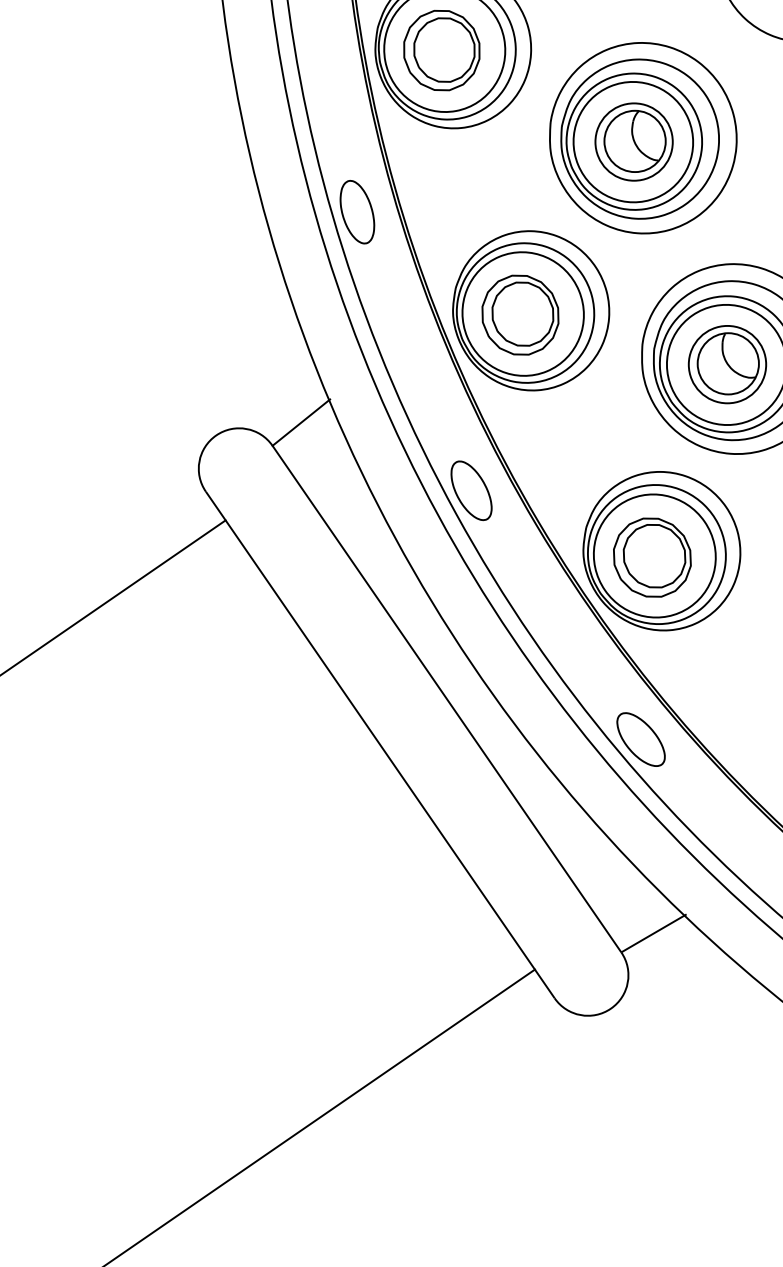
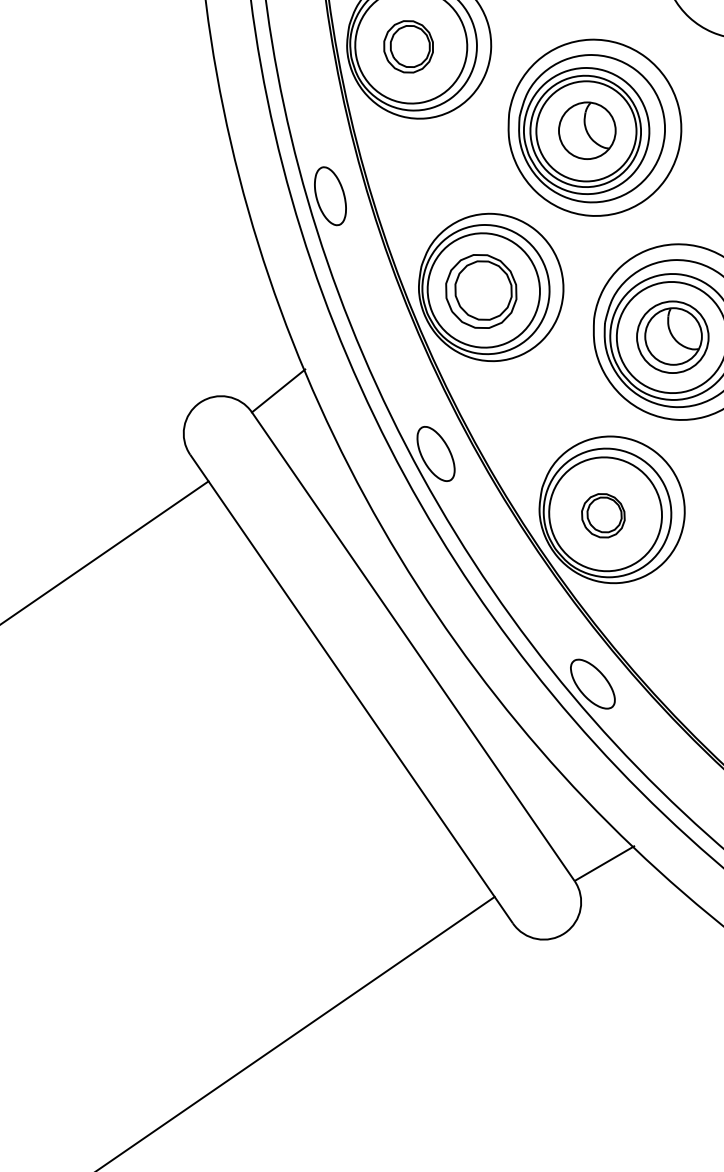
part: (441, 50) -> (408, 46), size x0.7
circle: (633, 141) -> (585, 130), size x1.4
part: (652, 557) -> (603, 515), size x0.6

